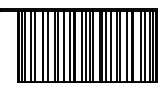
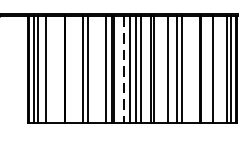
line: (34, 45) -> (52, 68), removed
line: (48, 45) -> (73, 68), removed
line: (64, 45) -> (97, 68), removed
line: (105, 45) -> (159, 68), removed
line: (127, 45) -> (192, 68), removed
line: (144, 45) -> (218, 68), removed
line: (81, 46) -> (123, 70), solid -> dashed

